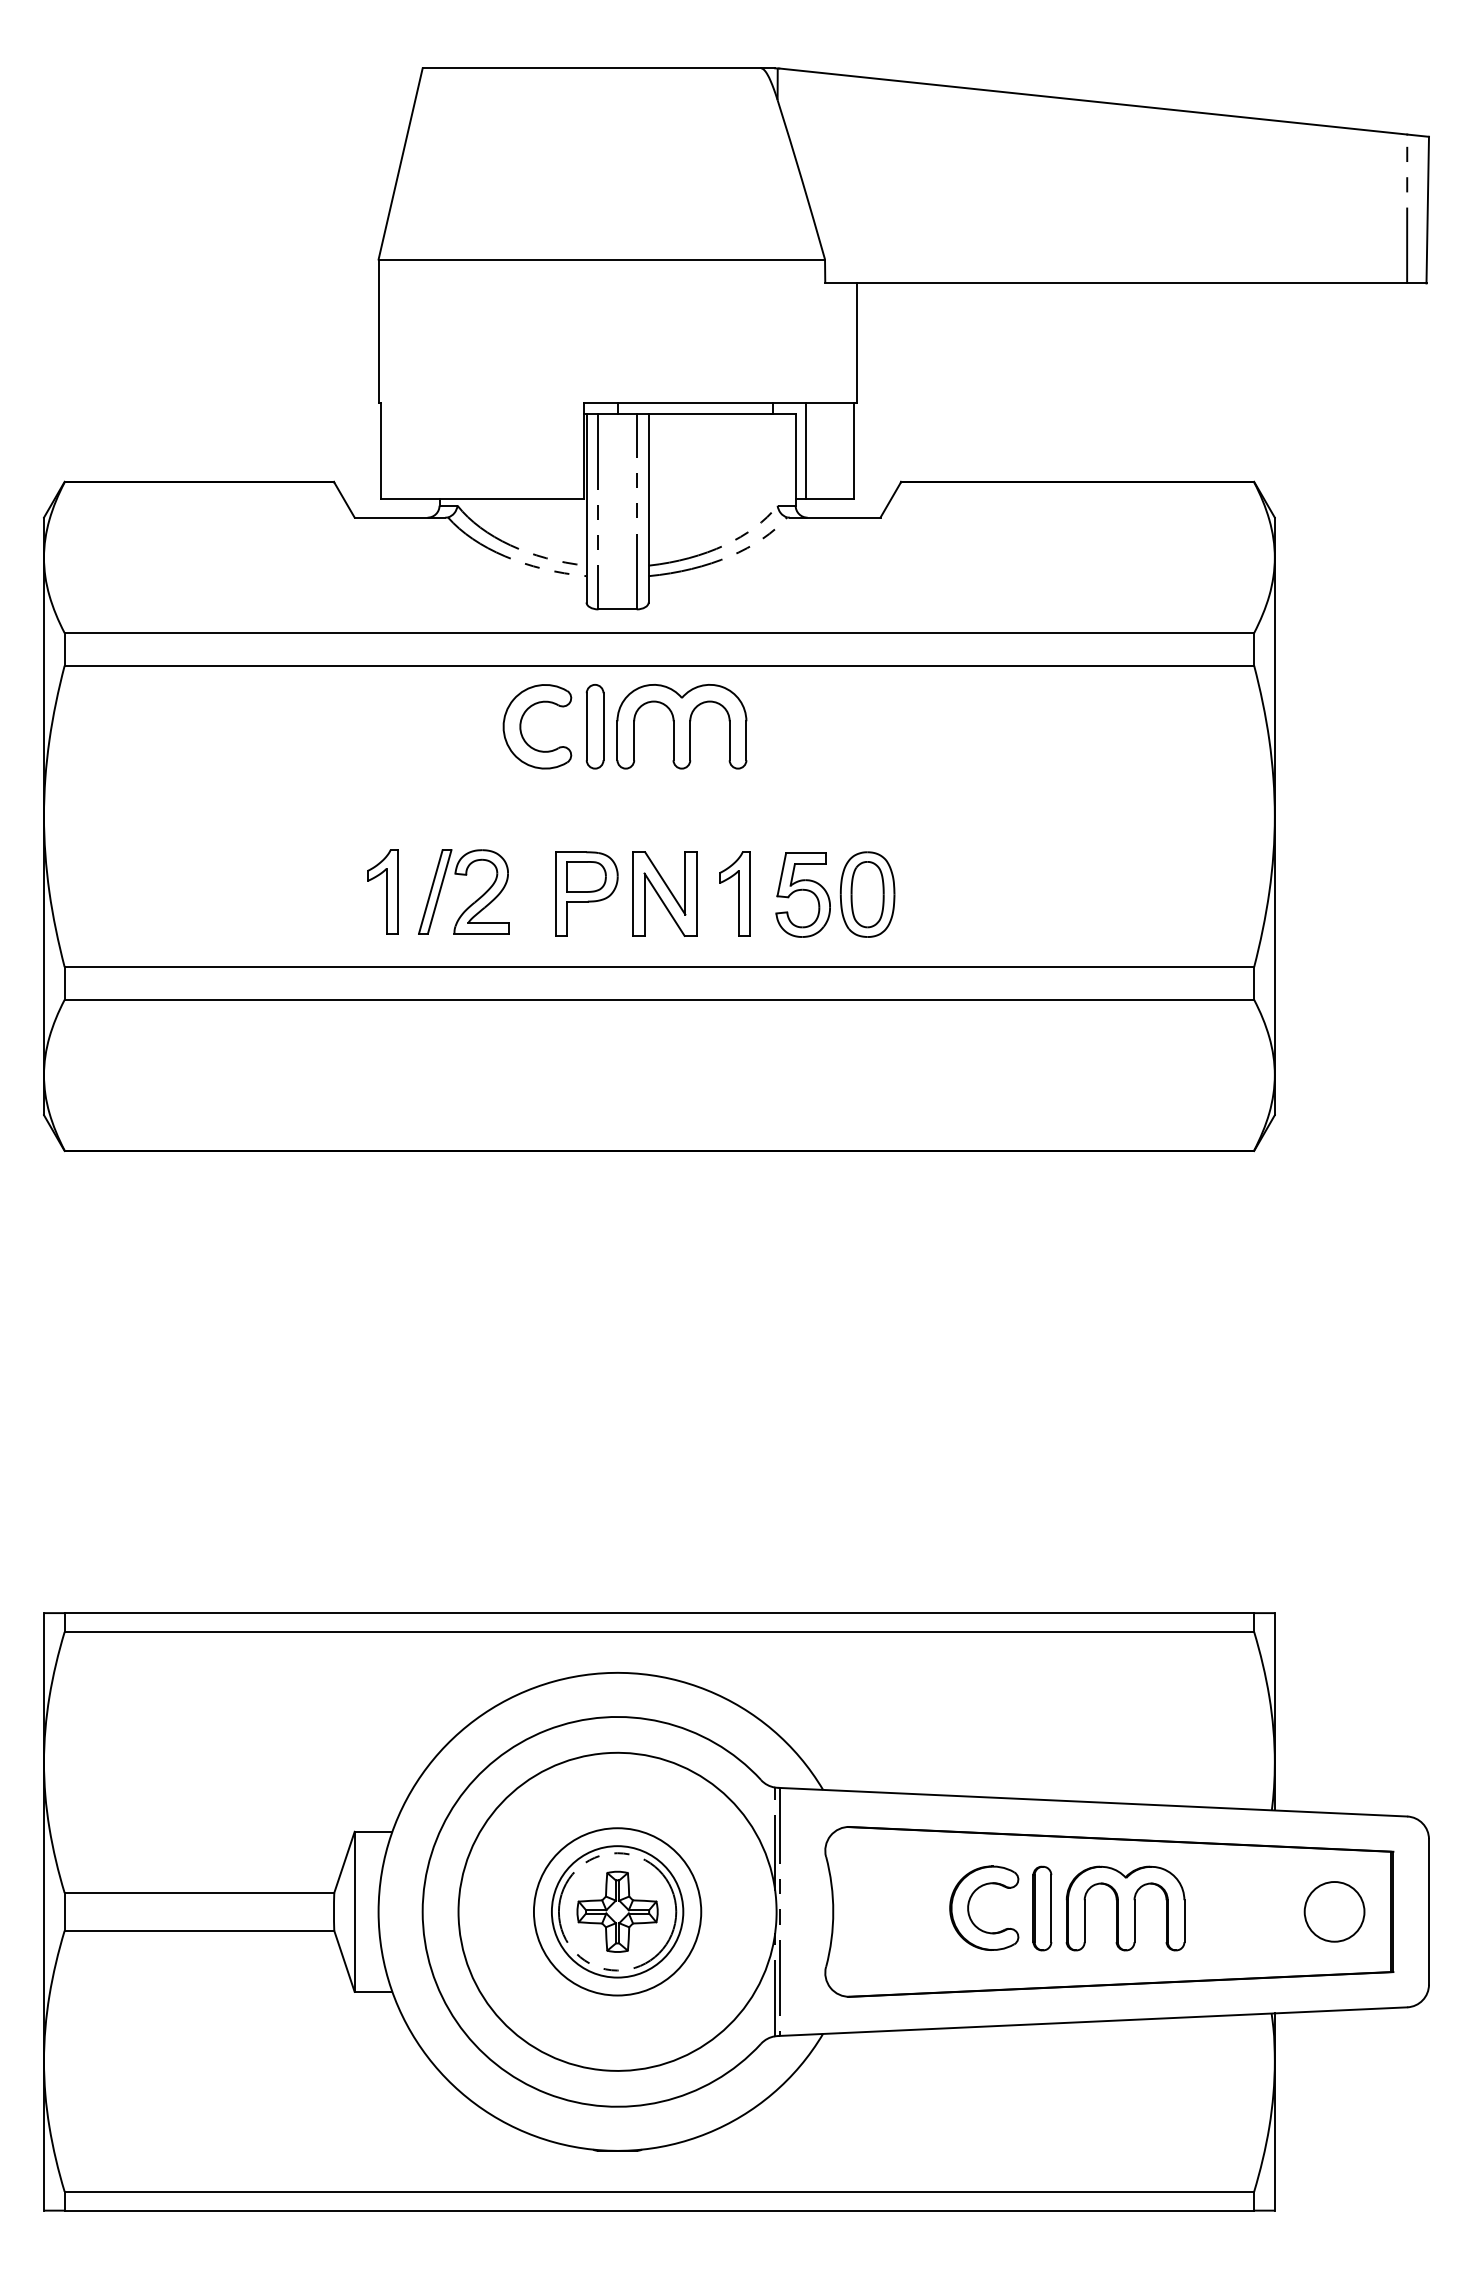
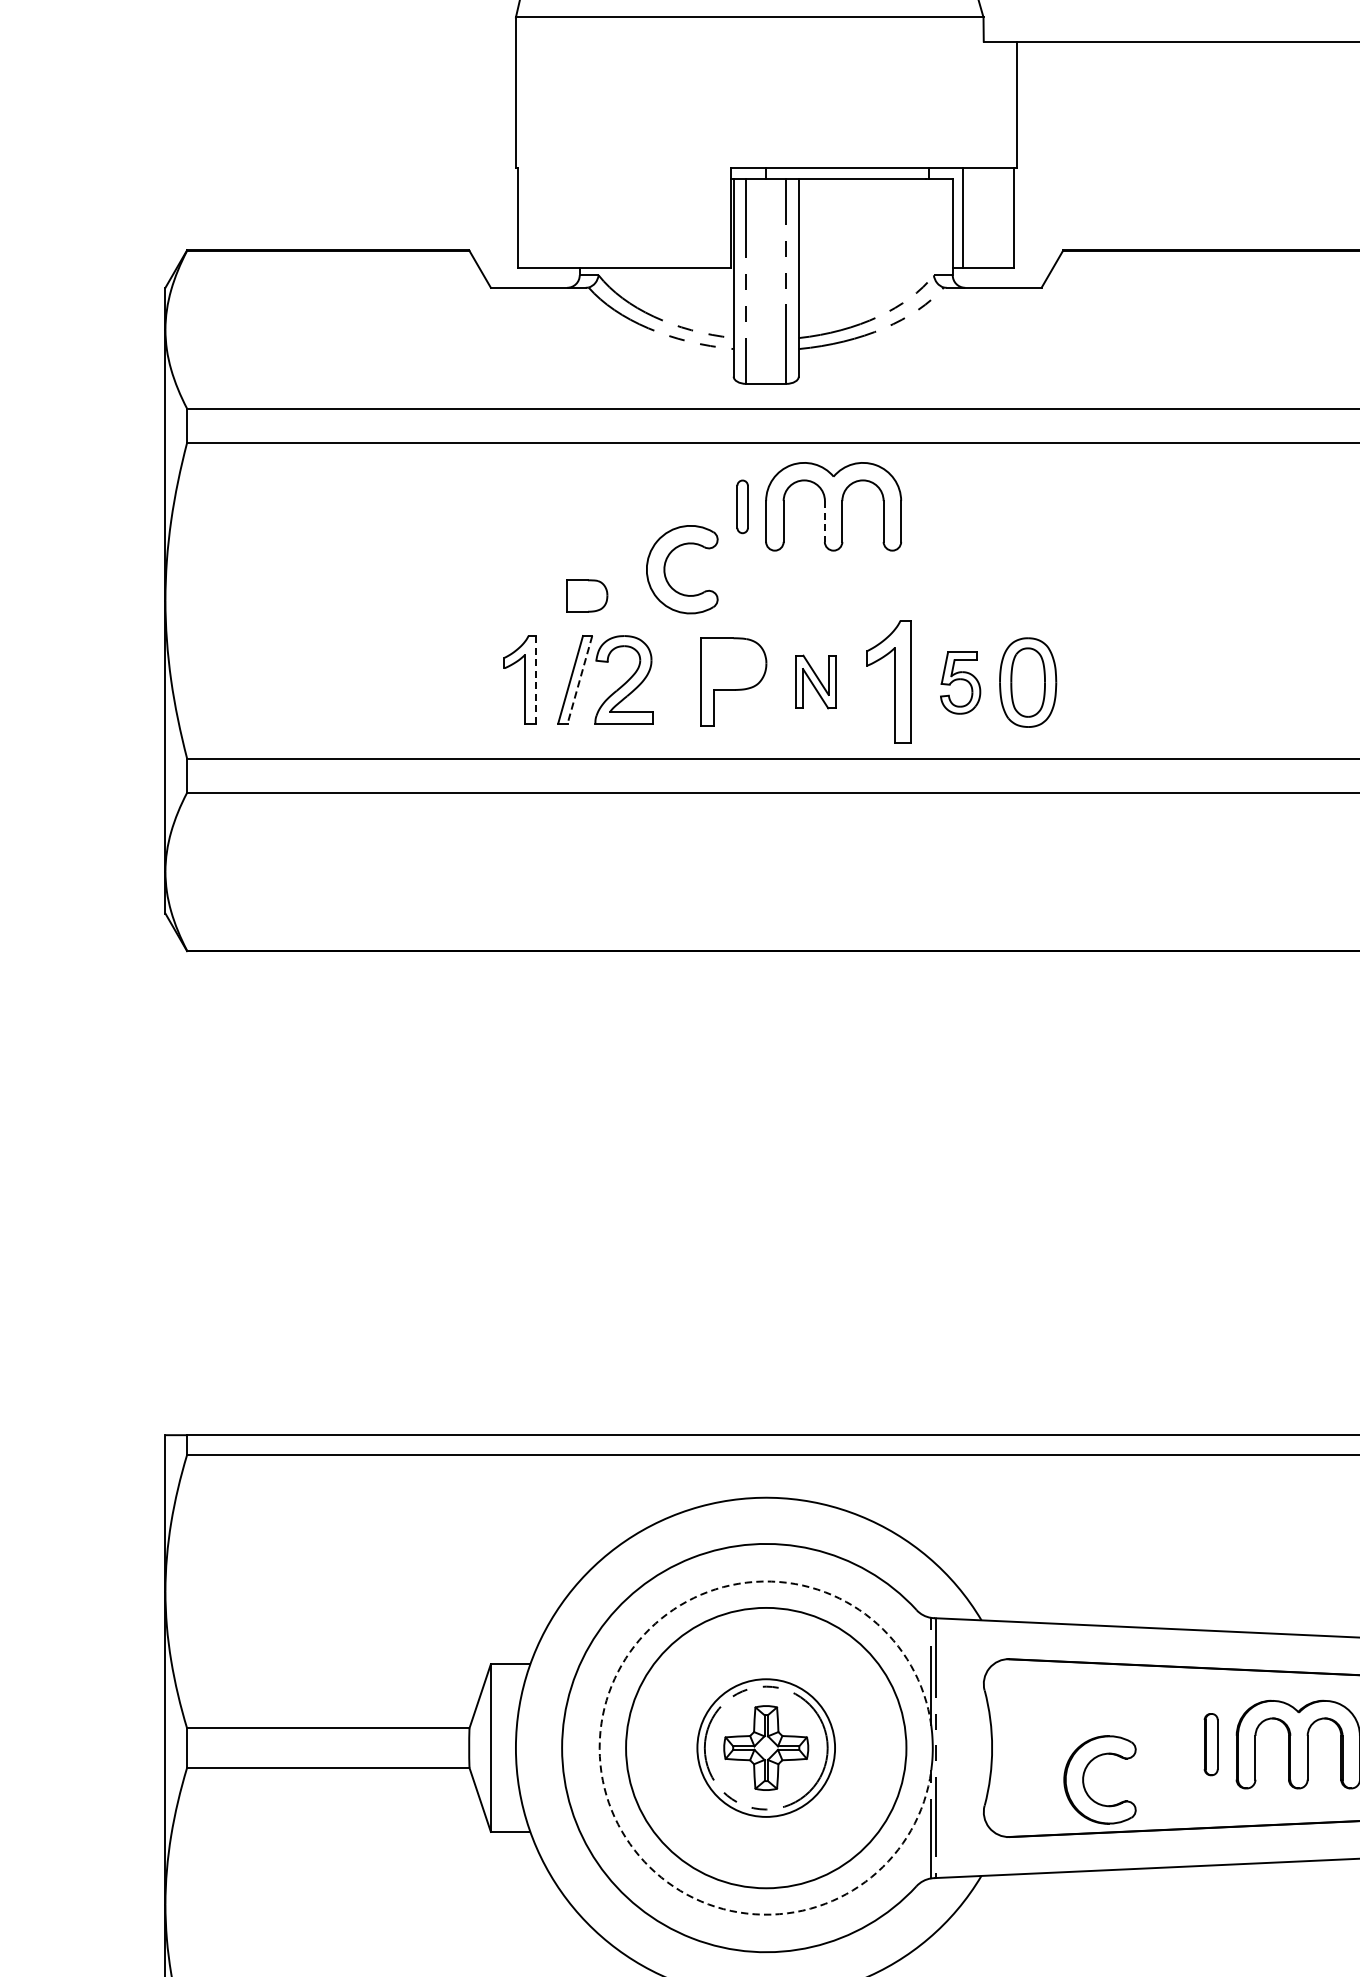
part: (521, 726) -> (665, 569), moved
part: (594, 726) -> (742, 506), size x0.6
line: (673, 741) -> (824, 522), solid -> dashed
part: (586, 876) -> (587, 595), moved
line: (397, 891) -> (535, 679), solid -> dashed
line: (439, 892) -> (579, 680), solid -> dashed
part: (664, 893) -> (815, 681), size x0.6
part: (734, 893) -> (888, 681), size x1.4
part: (802, 894) -> (959, 682), size x0.7
part: (969, 1907) -> (1084, 1779), moved
part: (1042, 1908) -> (1211, 1744), size x0.7
arc: (458, 1911) -> (599, 1747), solid -> dashed
circle: (617, 1911) -> (766, 1747), size x1.6

